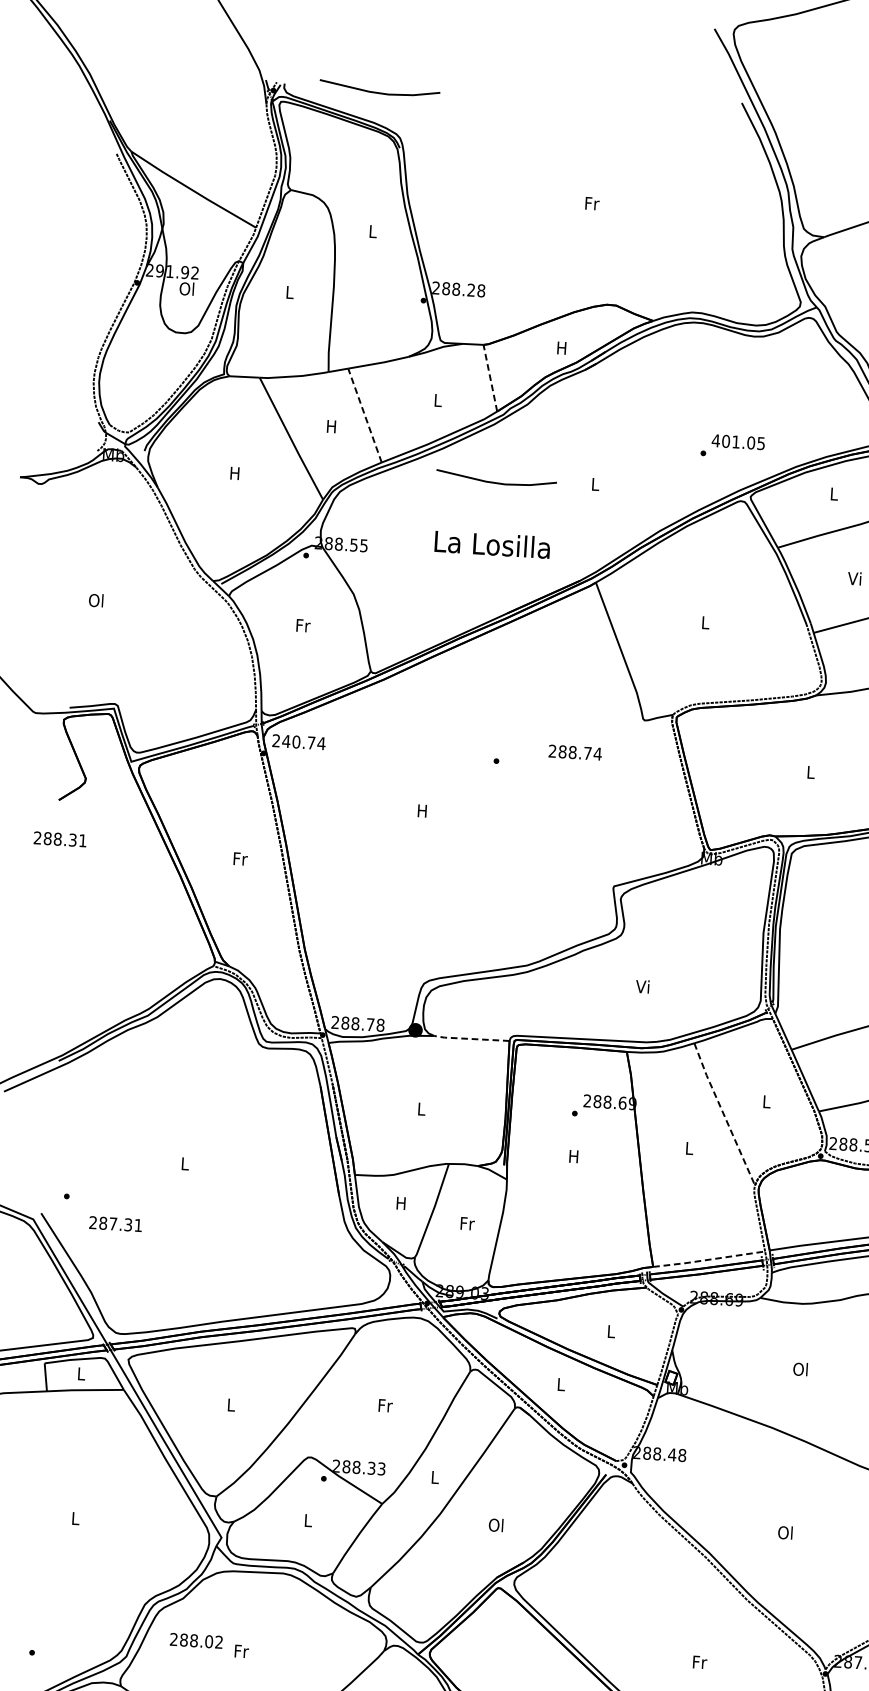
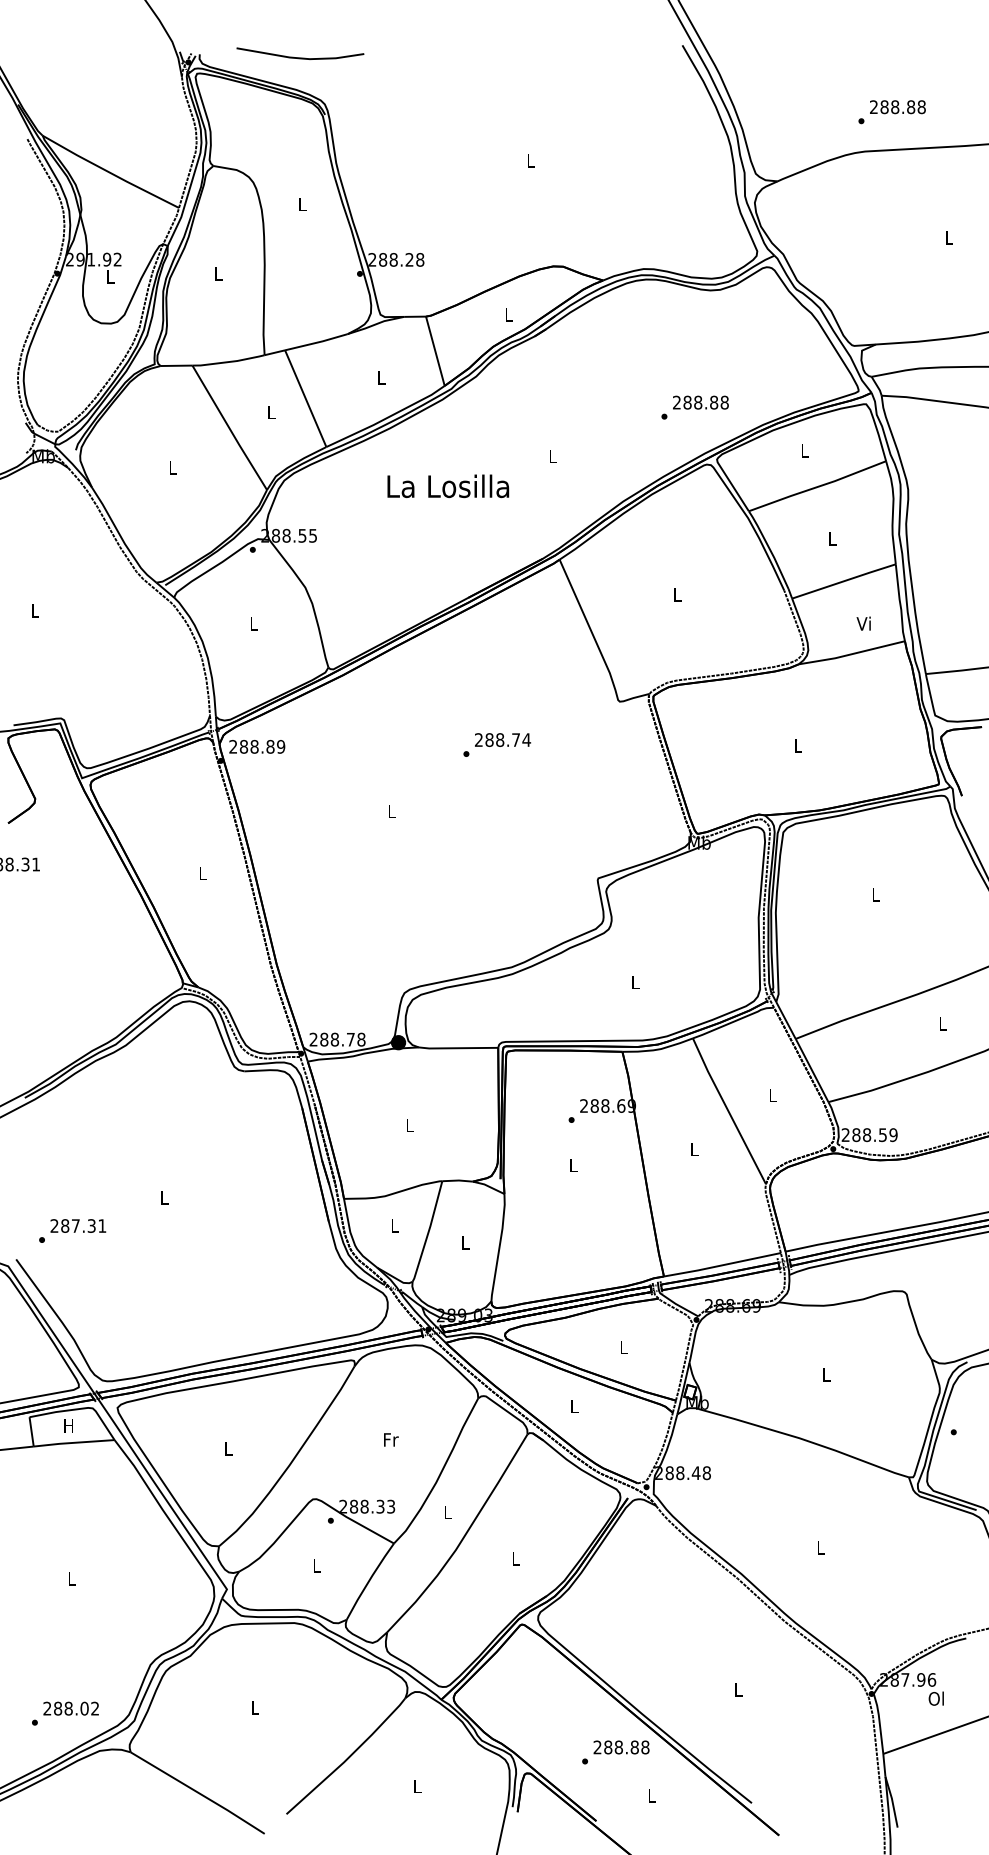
text: (592, 203) -> (531, 160), Fr -> L
text: (186, 288) -> (109, 276), Ol -> L
text: (561, 347) -> (508, 314), H -> L
line: (490, 378) -> (435, 351), dashed -> solid
line: (364, 414) -> (305, 397), dashed -> solid
text: (331, 426) -> (271, 412), H -> L
text: (738, 442) -> (700, 402), 401.05 -> 288.88
text: (234, 472) -> (172, 467), H -> L
line: (496, 482) -> (448, 460), removed
text: (492, 544) -> (448, 486), moved
text: (854, 578) -> (831, 538), Vi -> L
text: (96, 600) -> (34, 610), Ol -> L
text: (303, 625) -> (254, 623), Fr -> L
text: (303, 742) -> (262, 746), 240.74 -> 288.89
text: (575, 752) -> (503, 739), moved
text: (422, 811) -> (391, 811), H -> L
text: (240, 858) -> (203, 873), Fr -> L
text: (642, 987) -> (634, 982), Vi -> L
line: (470, 1039) -> (457, 1048), dashed -> solid
line: (723, 1114) -> (728, 1111), dashed -> solid
text: (573, 1156) -> (573, 1165), H -> L
text: (401, 1203) -> (394, 1225), H -> L
text: (115, 1223) -> (78, 1225), moved
text: (467, 1223) -> (465, 1242), Fr -> L
line: (709, 1259) -> (722, 1265), dashed -> solid
text: (800, 1369) -> (825, 1374), Ol -> L
text: (81, 1373) -> (68, 1425), L -> H
text: (495, 1525) -> (514, 1558), Ol -> L
text: (784, 1532) -> (819, 1547), Ol -> L
text: (195, 1640) -> (70, 1708), moved
text: (241, 1651) -> (255, 1707), Fr -> L
text: (699, 1662) -> (738, 1689), Fr -> L

